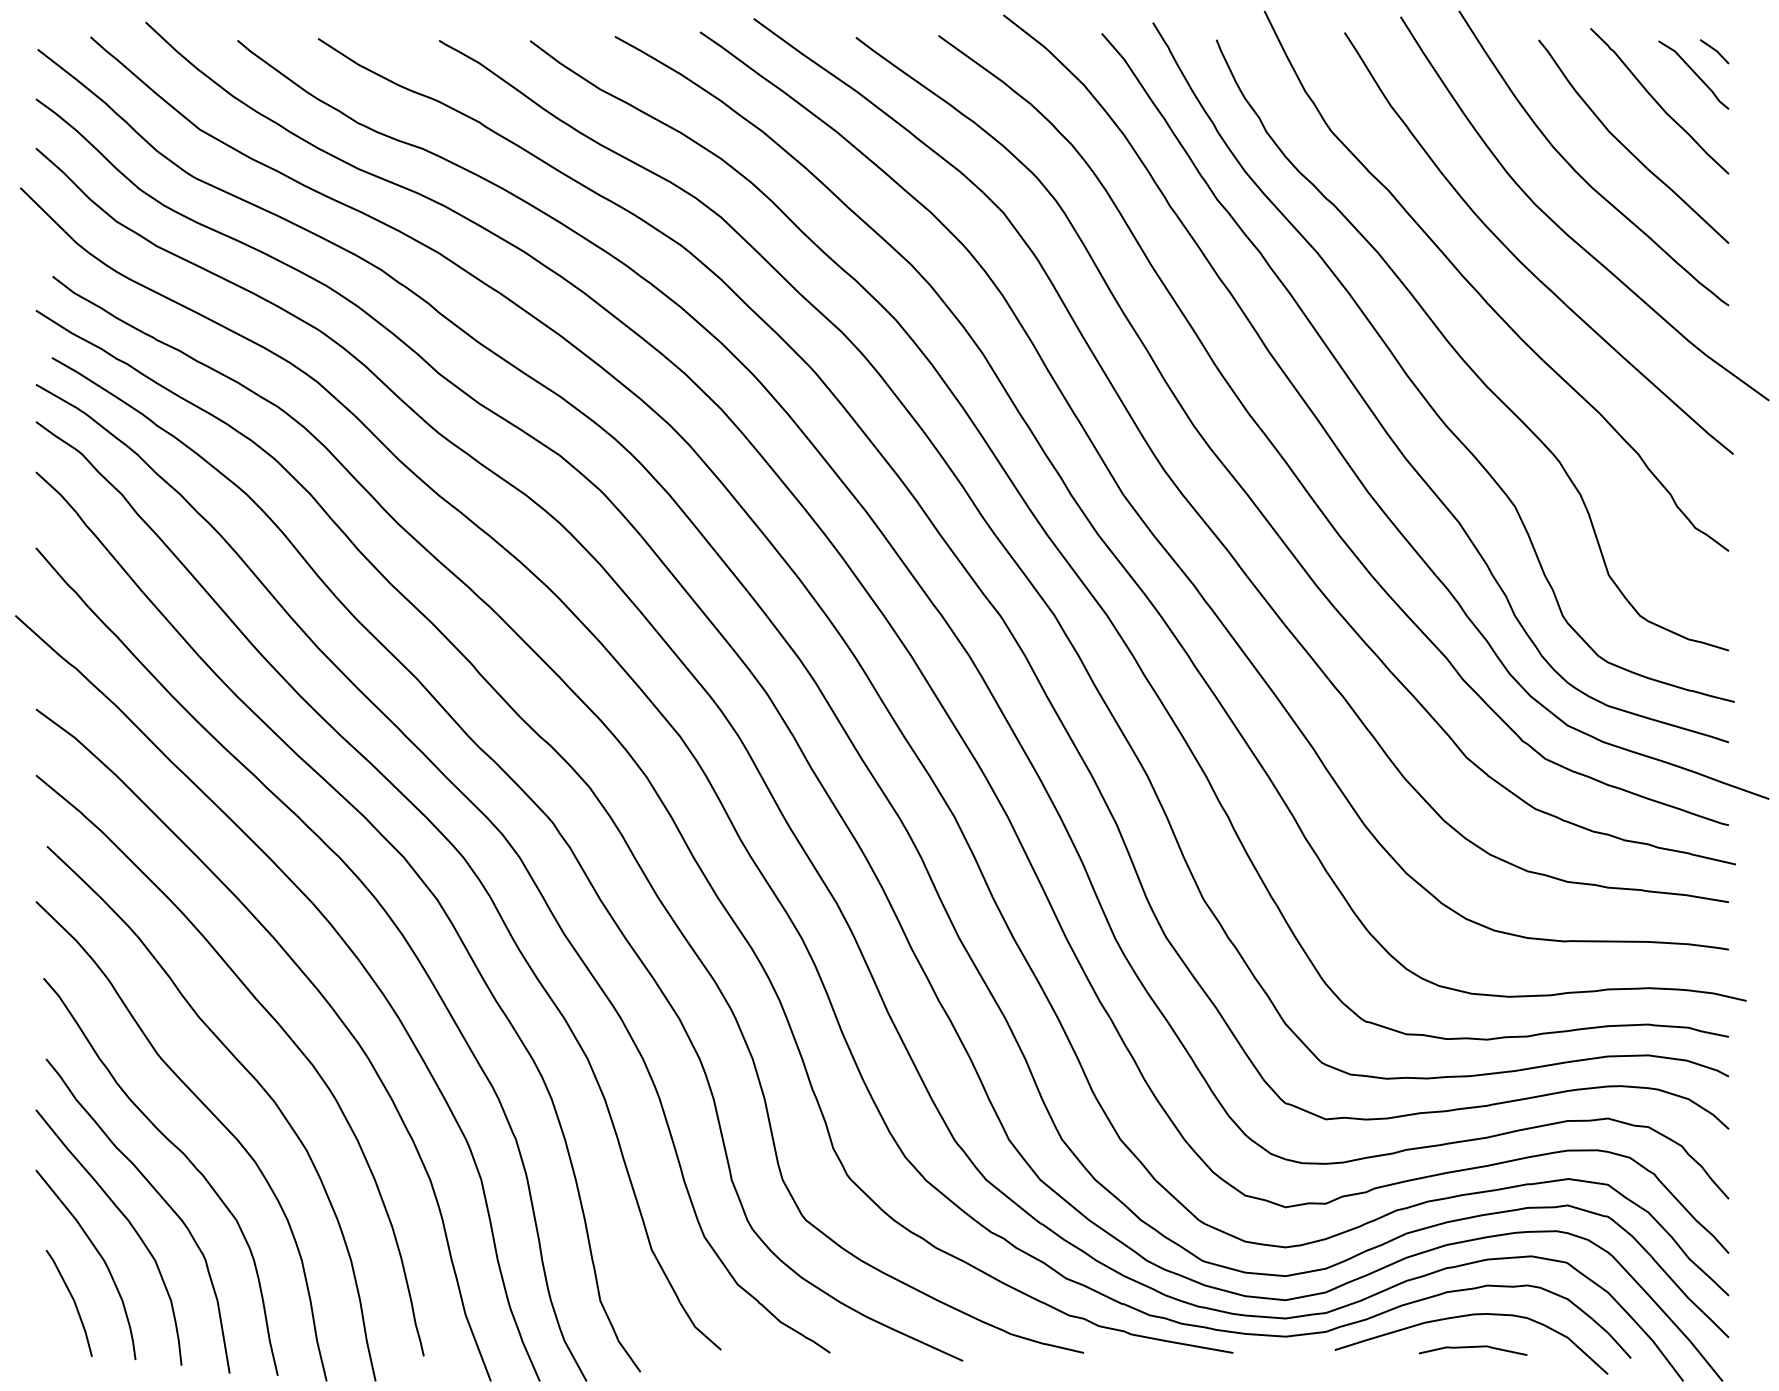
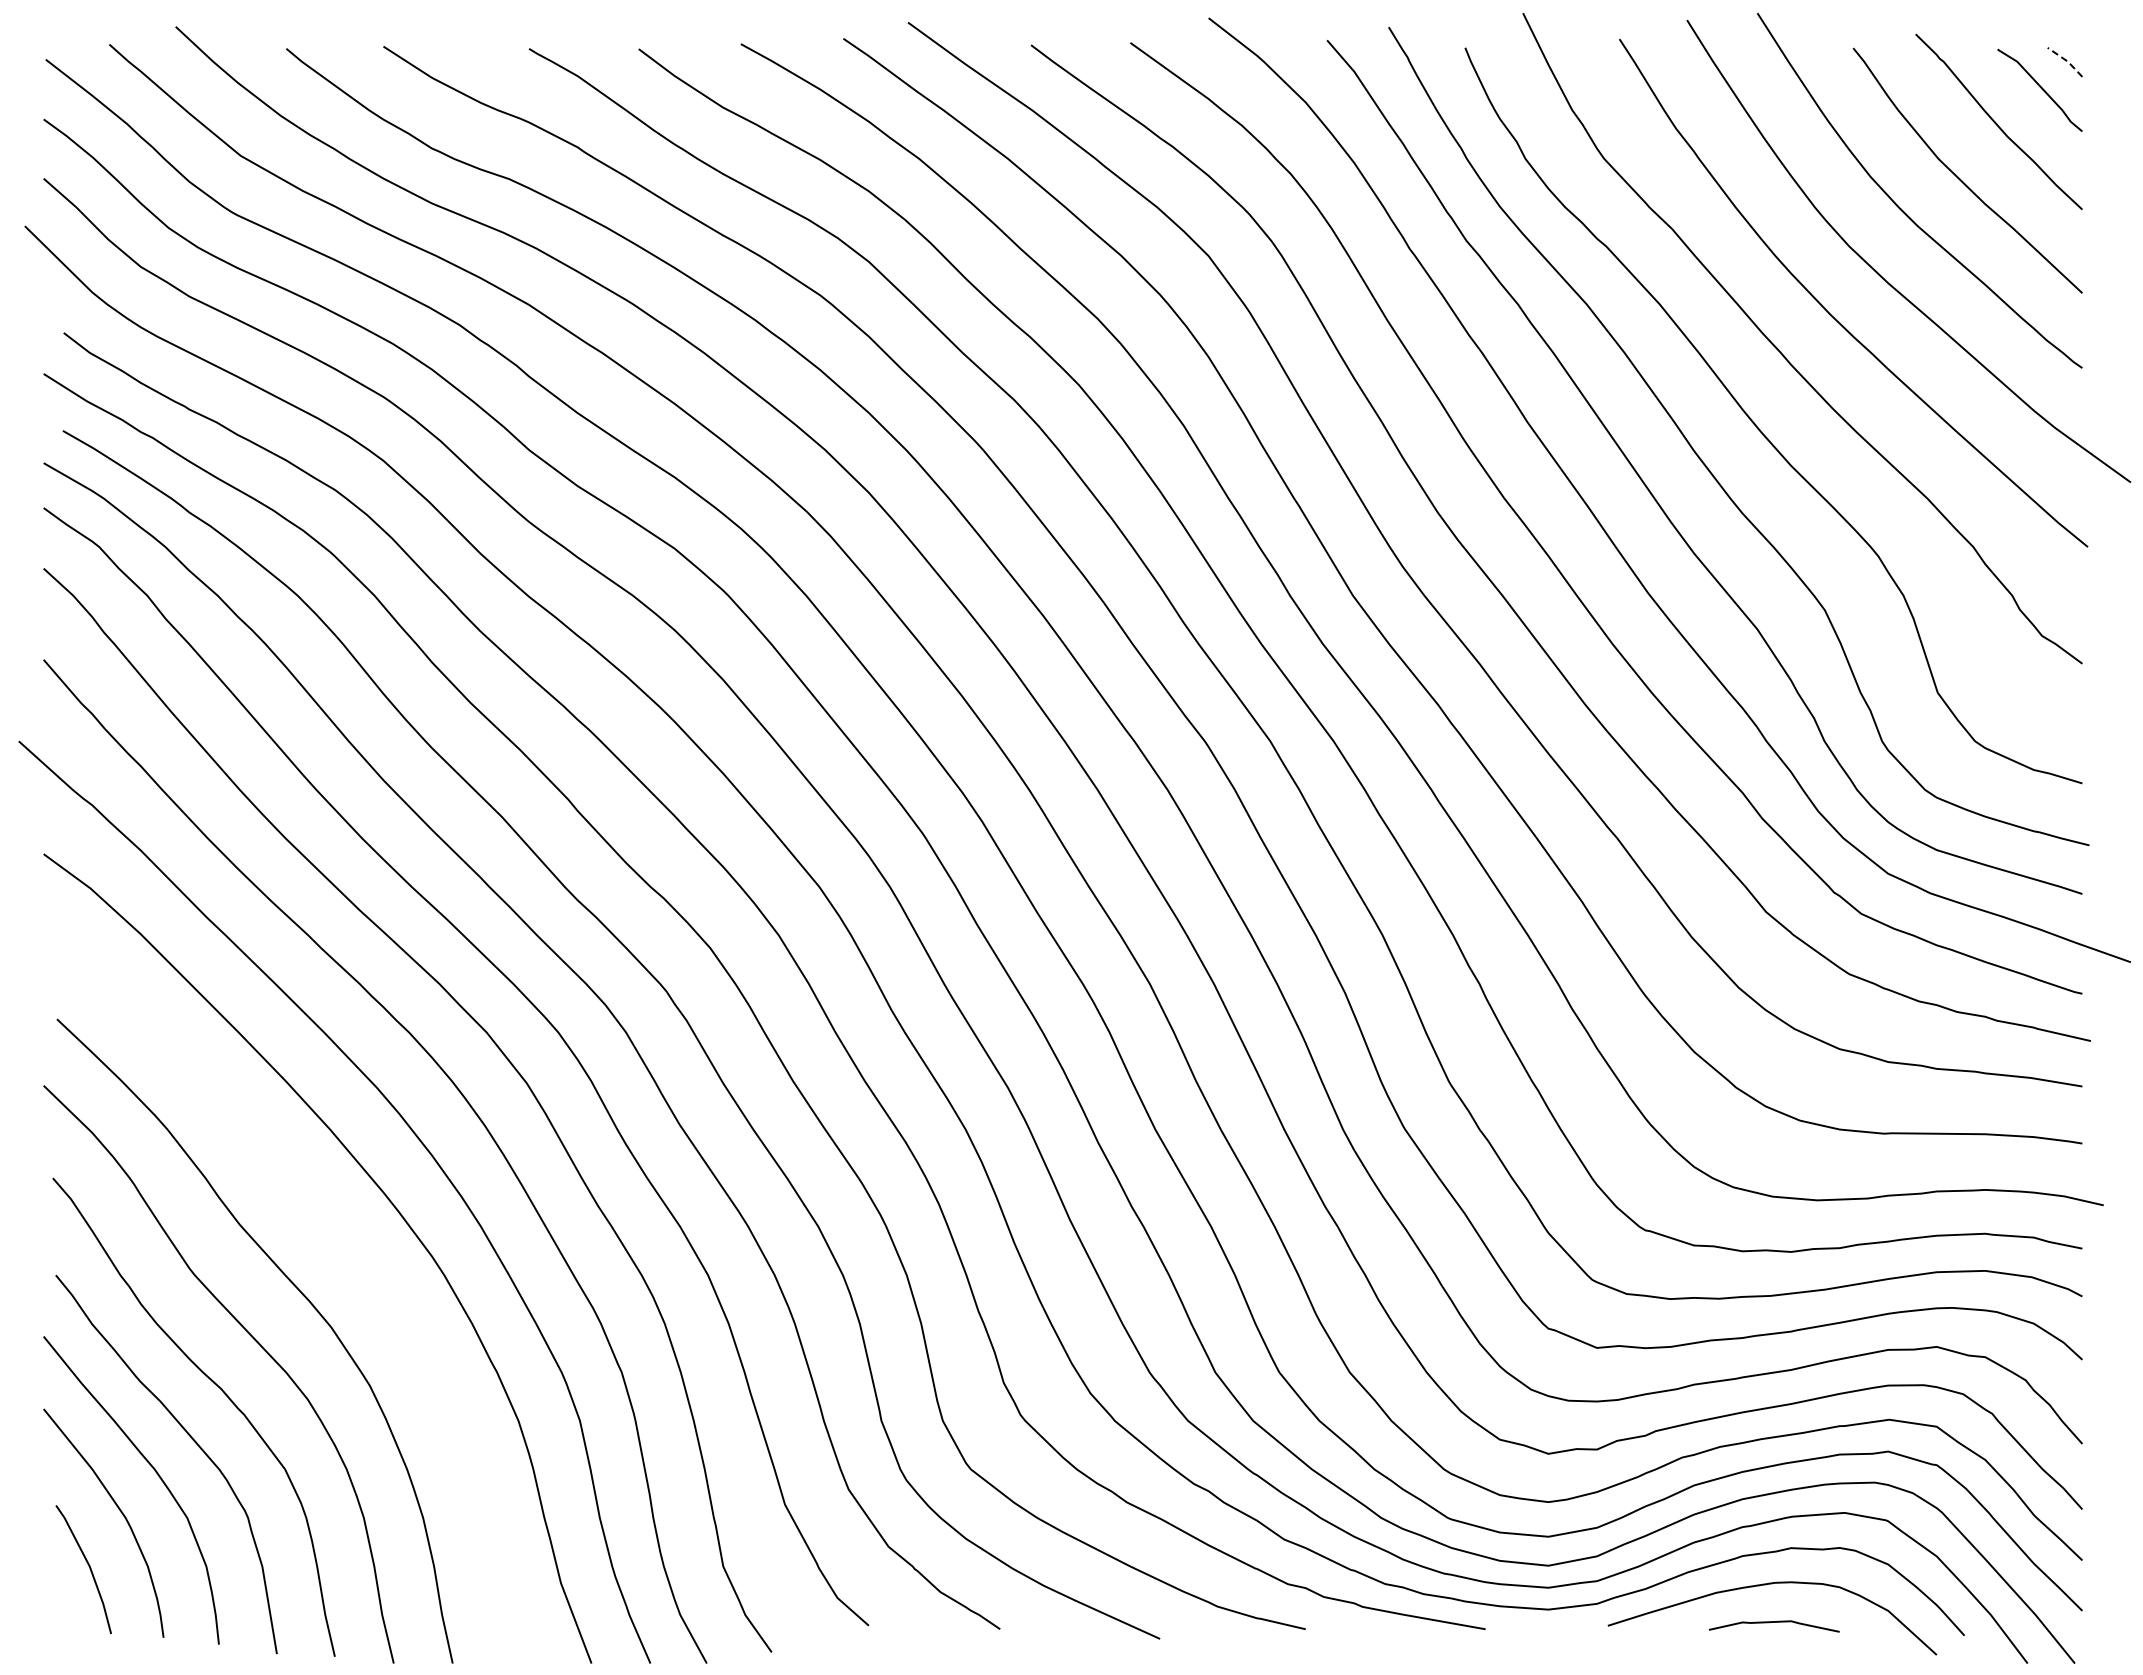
line: (1715, 50) -> (2066, 60), solid -> dashed
curve: (278, 1025) -> (335, 1234), removed

